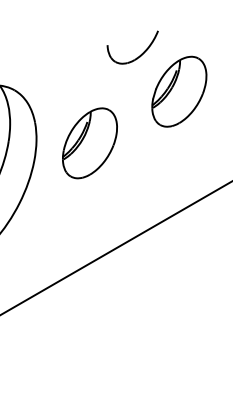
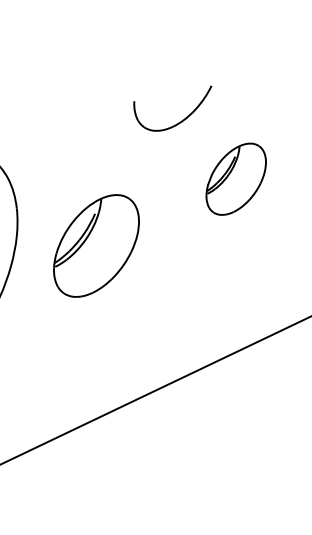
part: (179, 91) -> (236, 178), size x0.7

